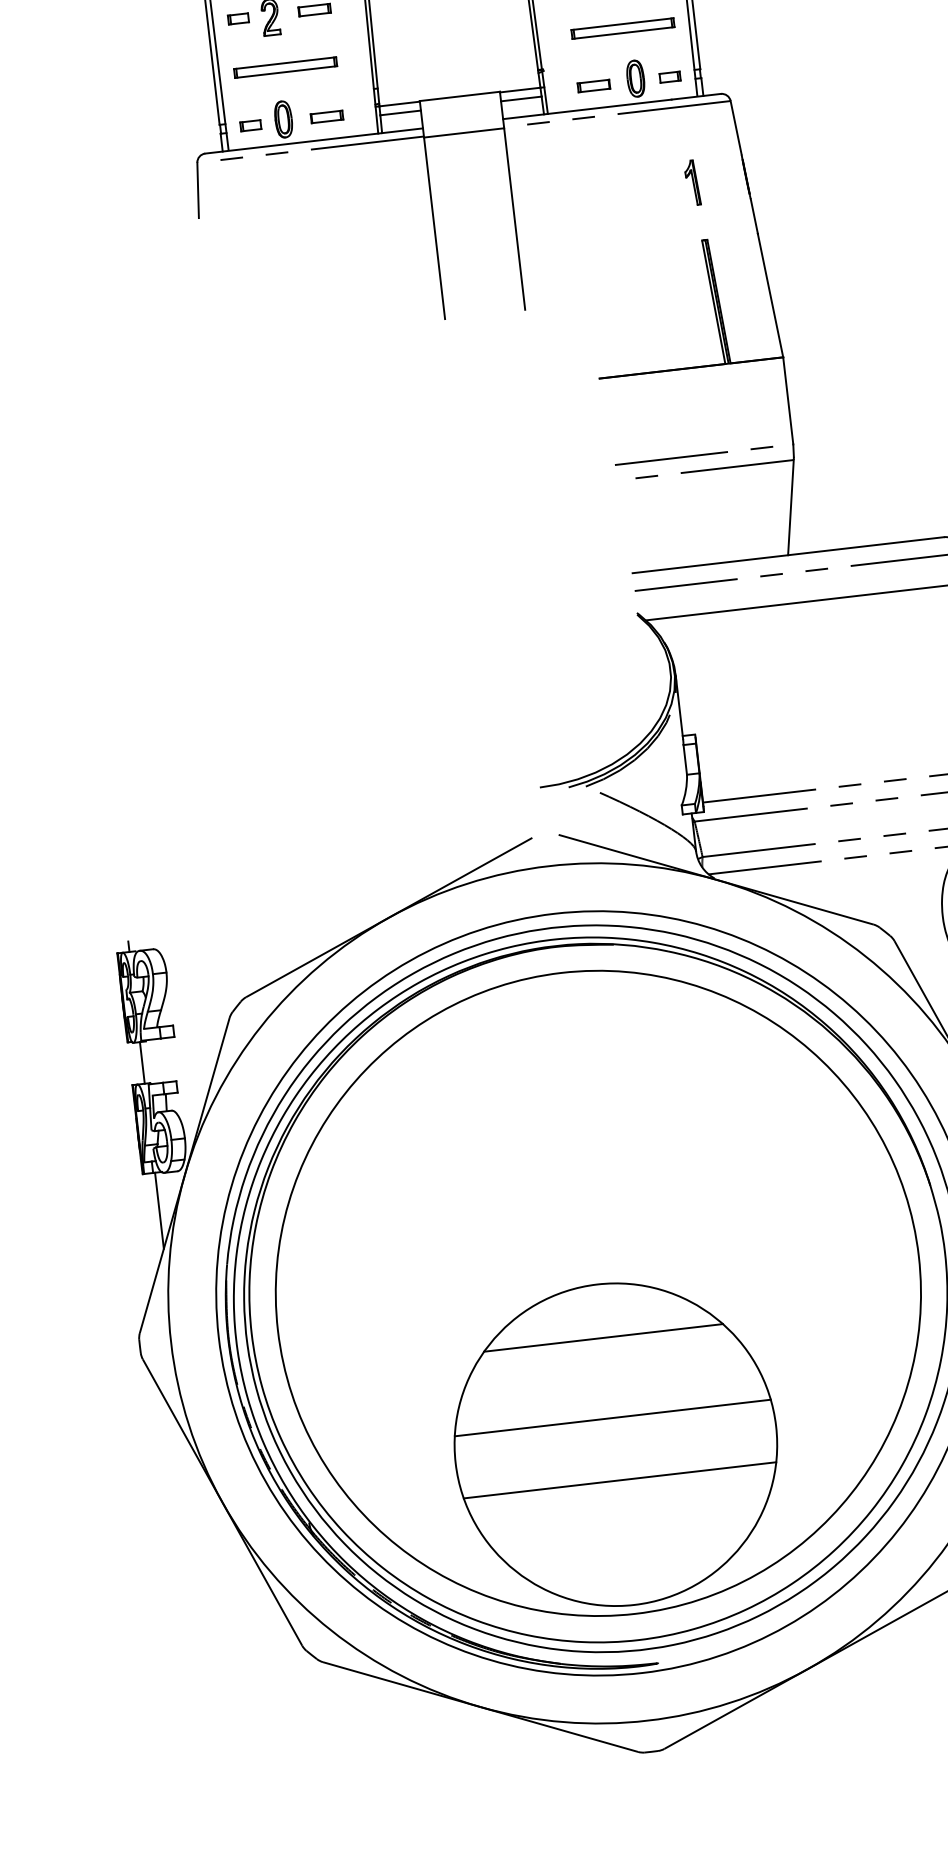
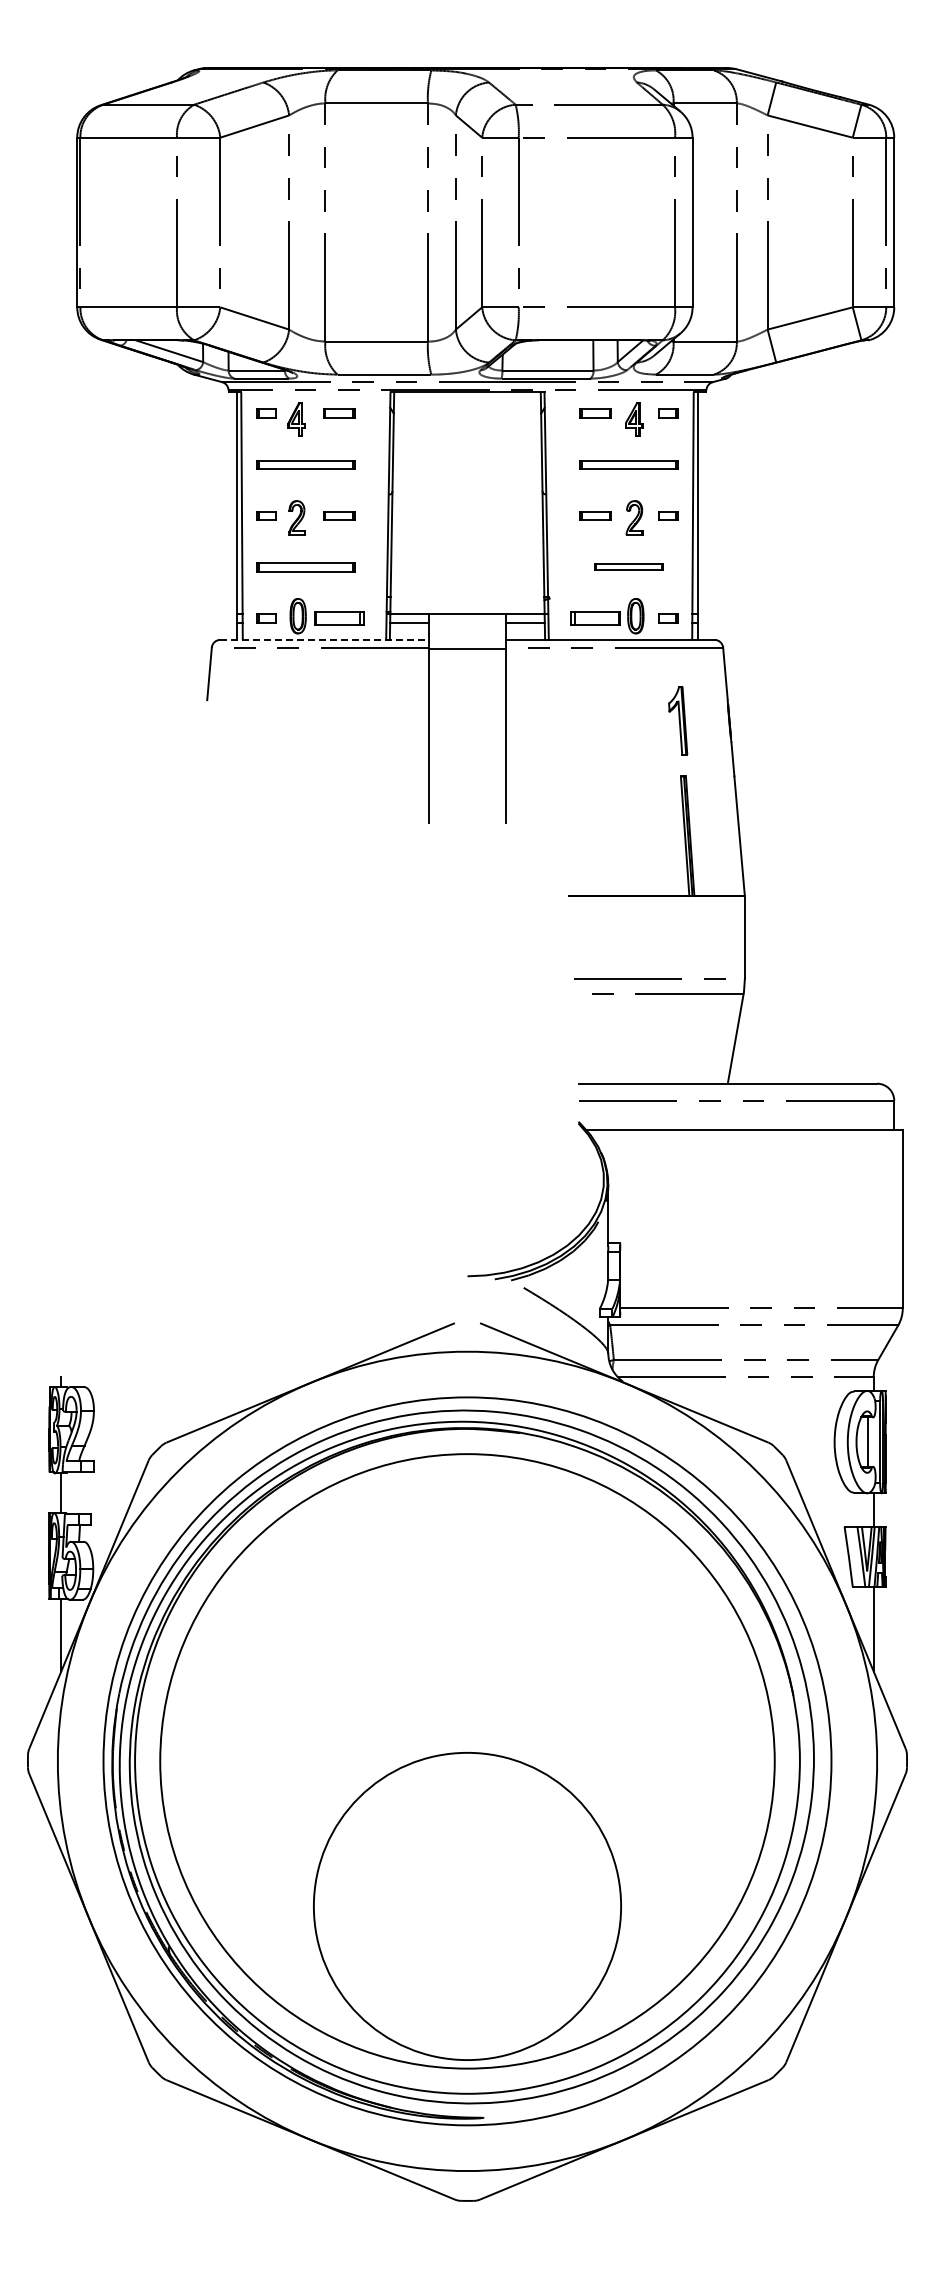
part: (622, 28) -> (628, 567), size x0.7
part: (593, 86) -> (595, 618), size x1.6
part: (326, 116) -> (339, 618), size x1.6
line: (314, 140) -> (325, 639), solid -> dashed
part: (691, 183) -> (677, 721), size x1.6
line: (603, 1338) -> (467, 1804), removed
line: (612, 1417) -> (467, 1880), removed
line: (620, 1480) -> (467, 1940), removed

